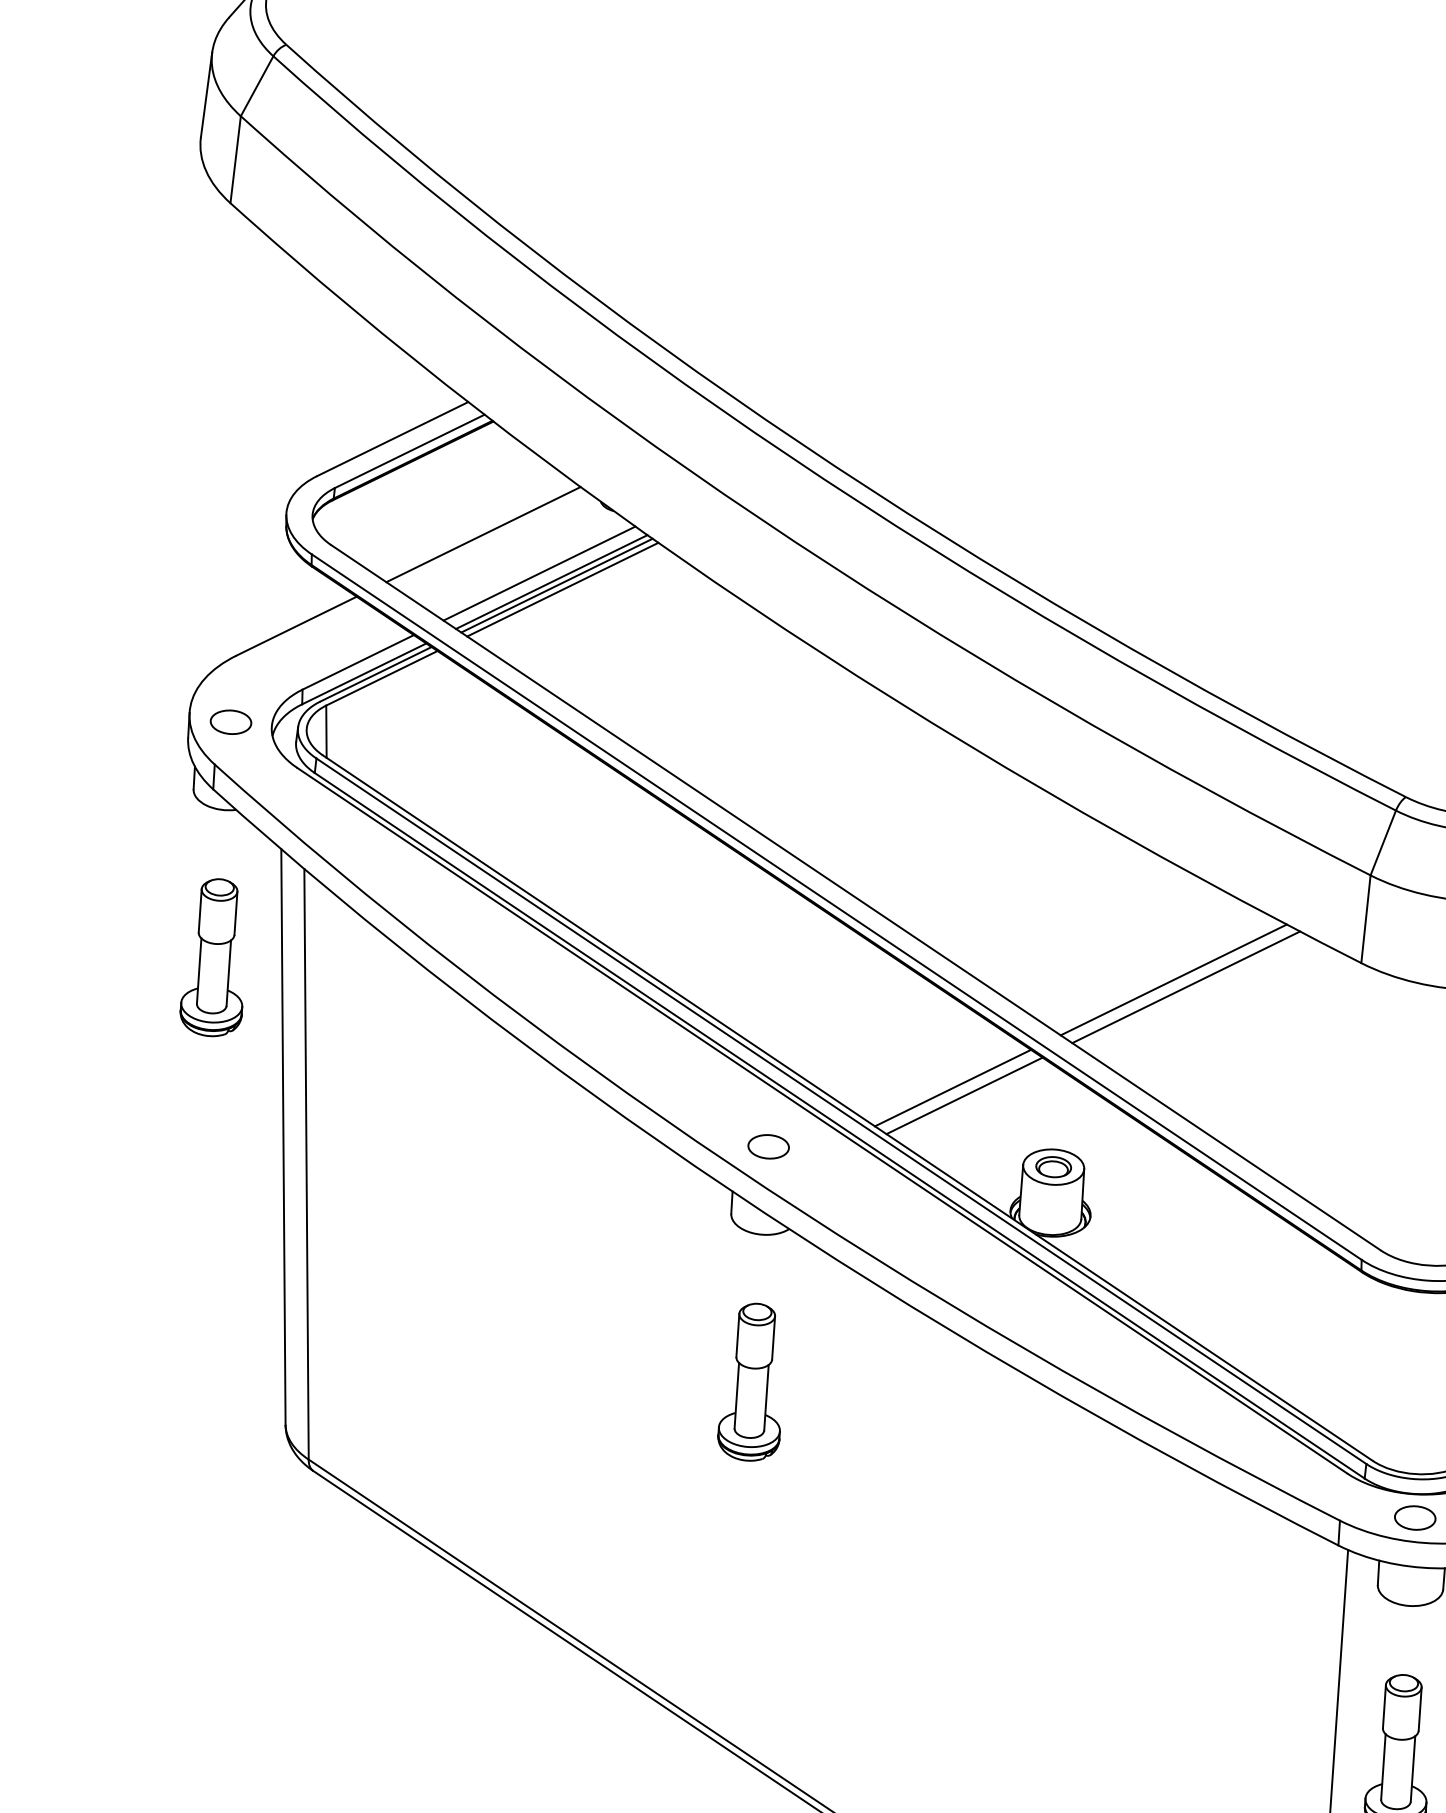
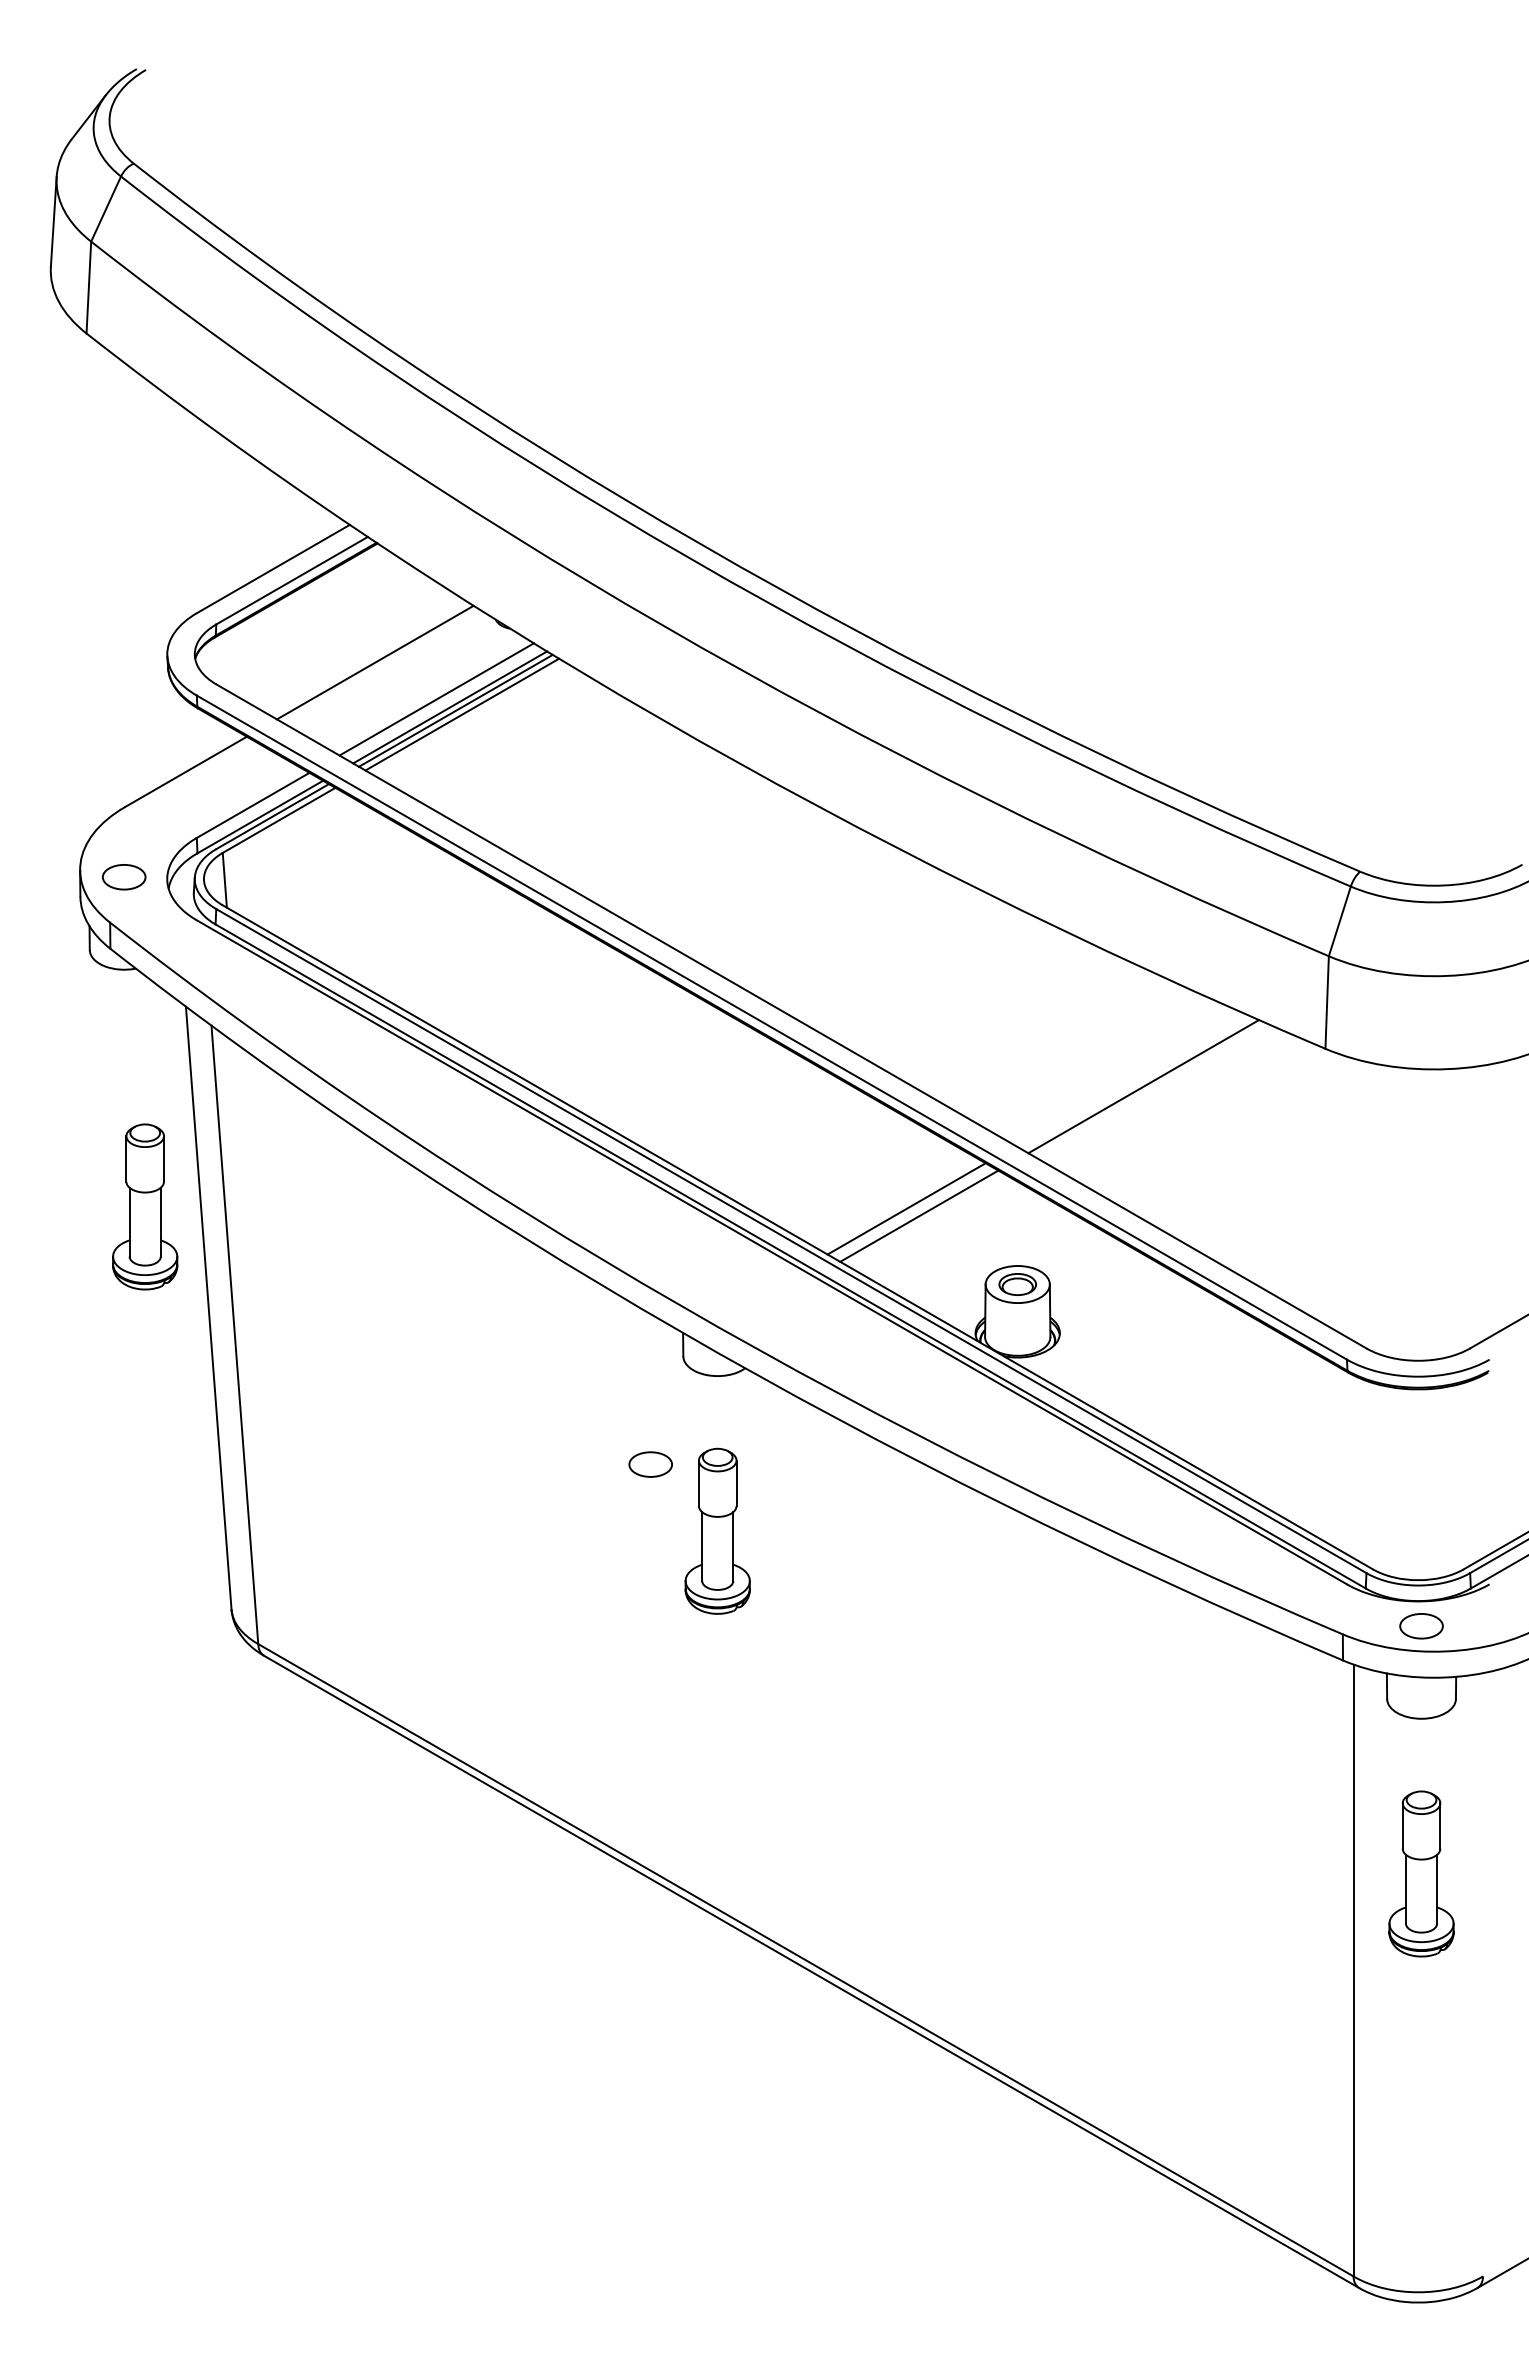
part: (215, 957) -> (145, 1206), moved
line: (1173, 979) -> (1129, 1079), removed
part: (768, 1146) -> (650, 1464), moved

